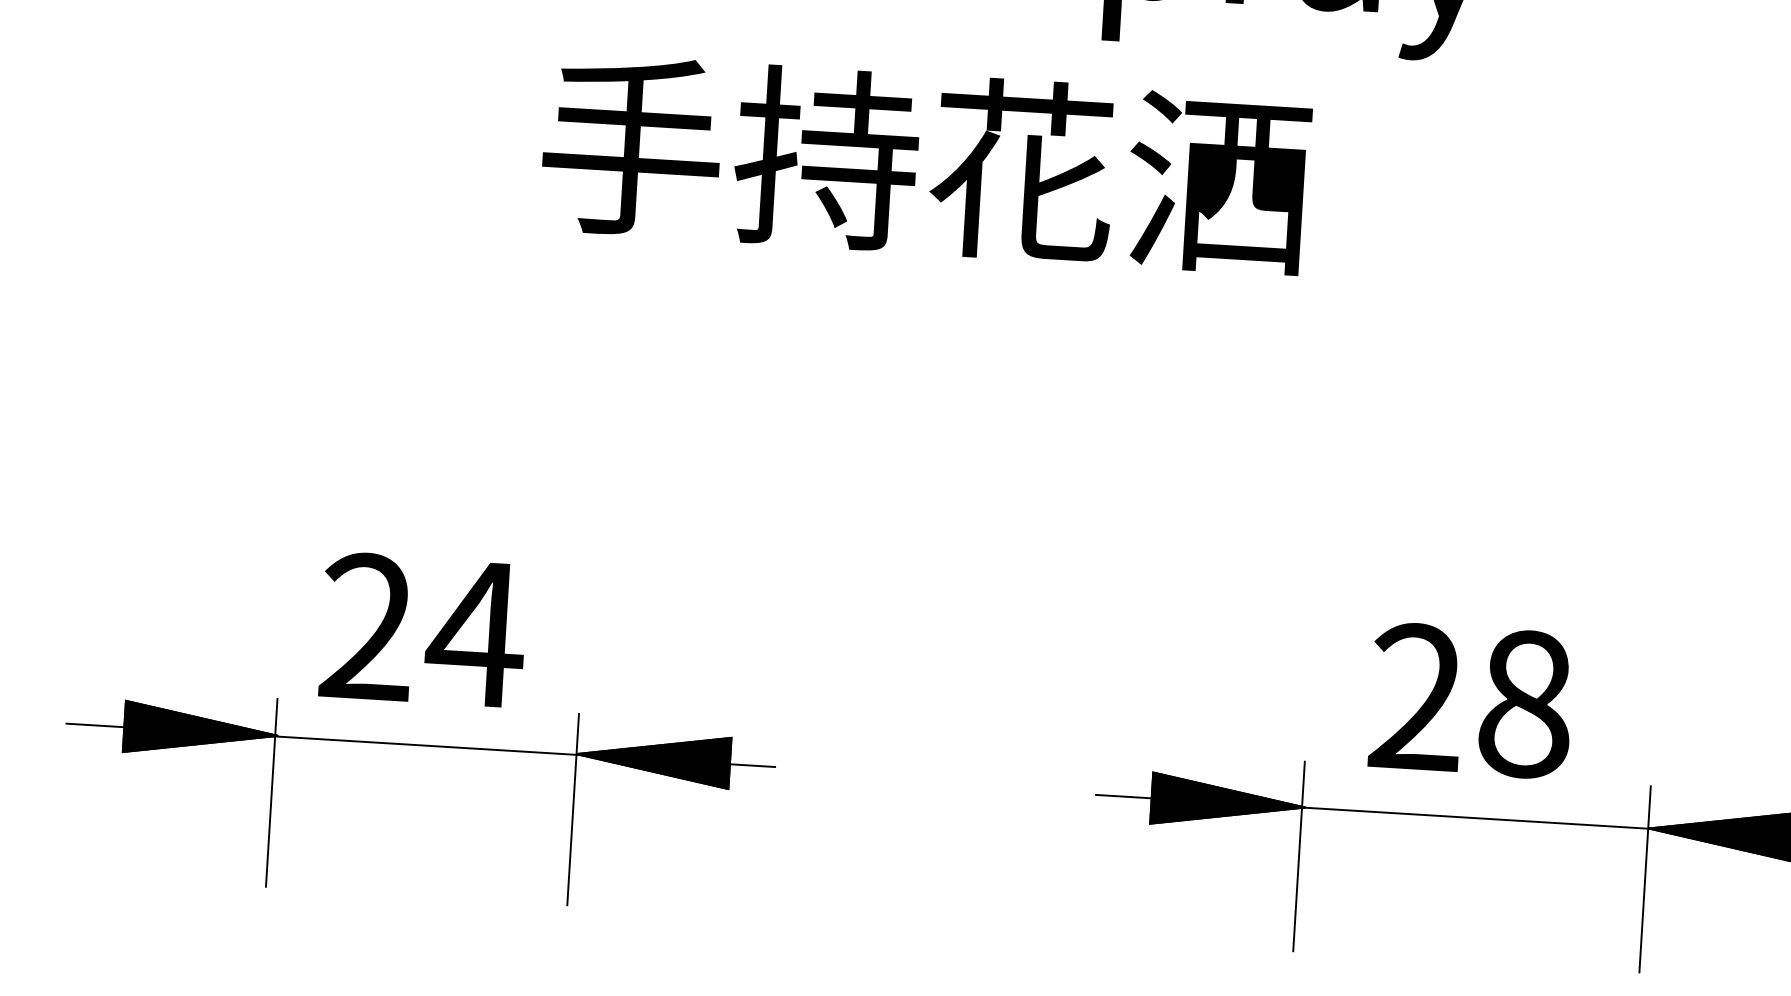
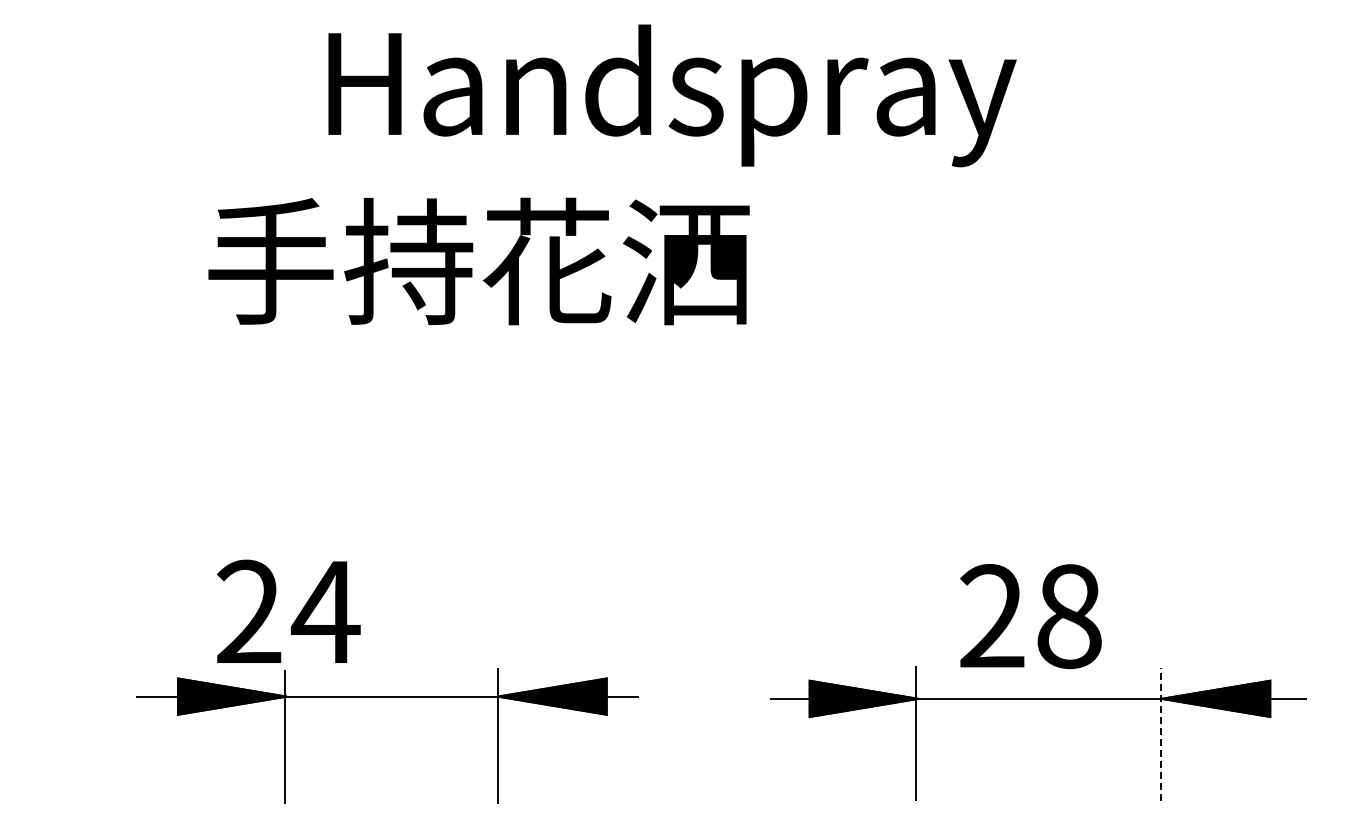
text: (925, 164) -> (478, 261), moved
part: (420, 745) -> (387, 697), moved
line: (1645, 878) -> (1161, 734), solid -> dashed

